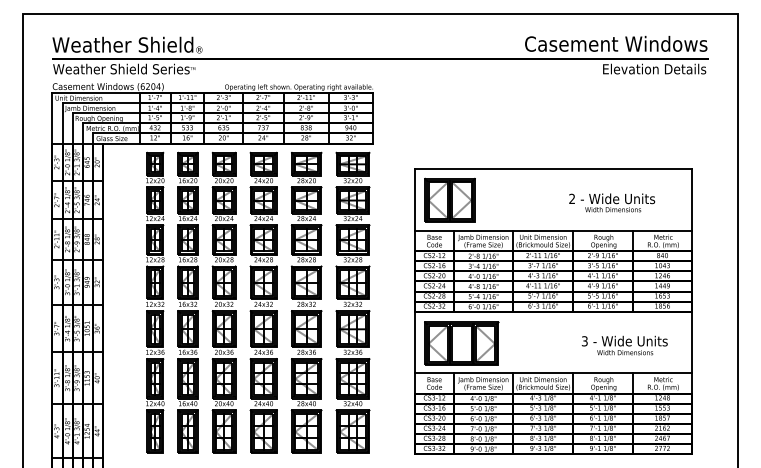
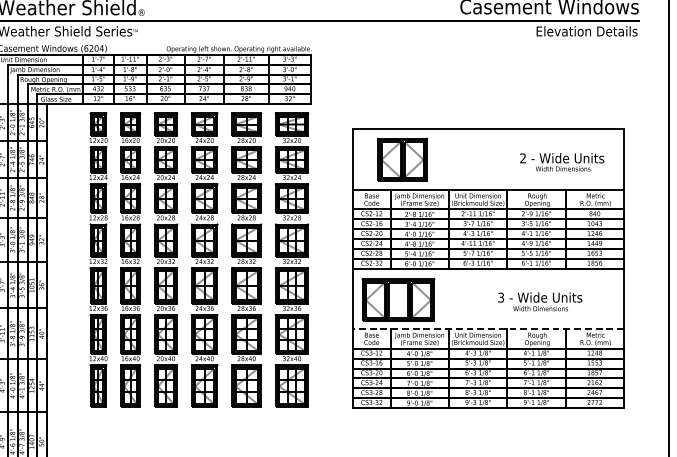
part: (449, 199) -> (402, 158), moved
text: (612, 202) -> (562, 161), moved
text: (624, 345) -> (540, 301), moved
line: (553, 373) -> (488, 329), solid -> dashed

